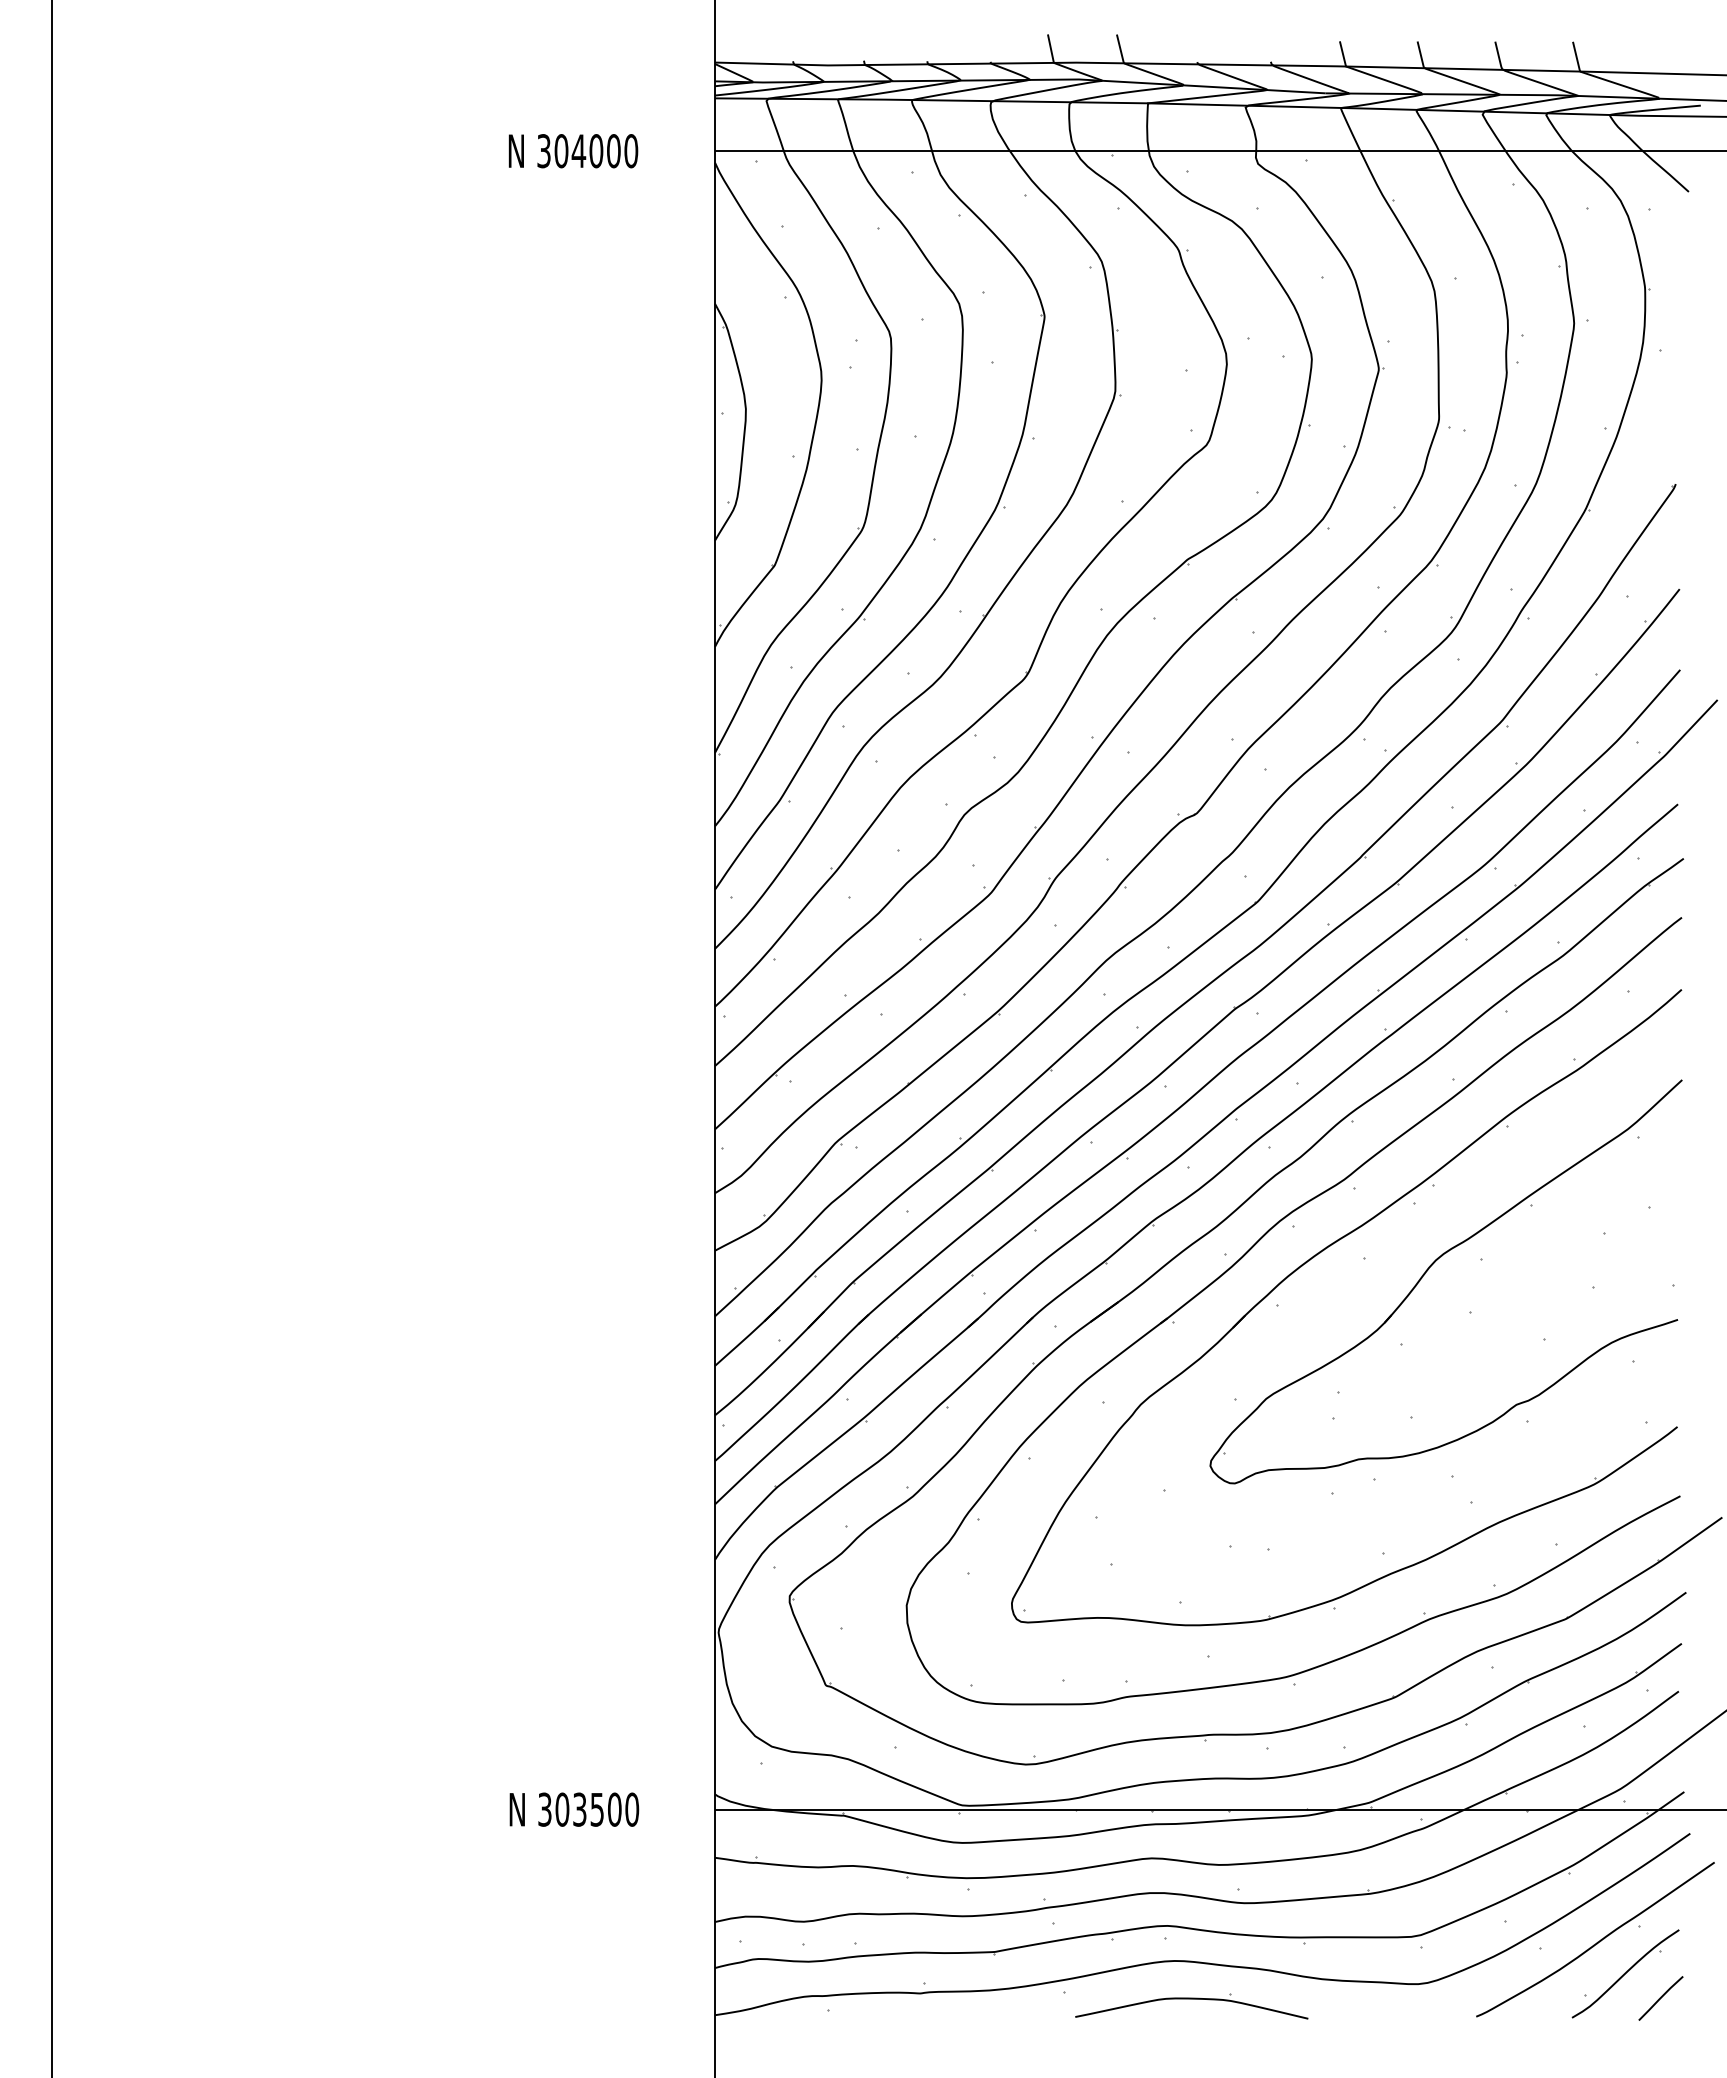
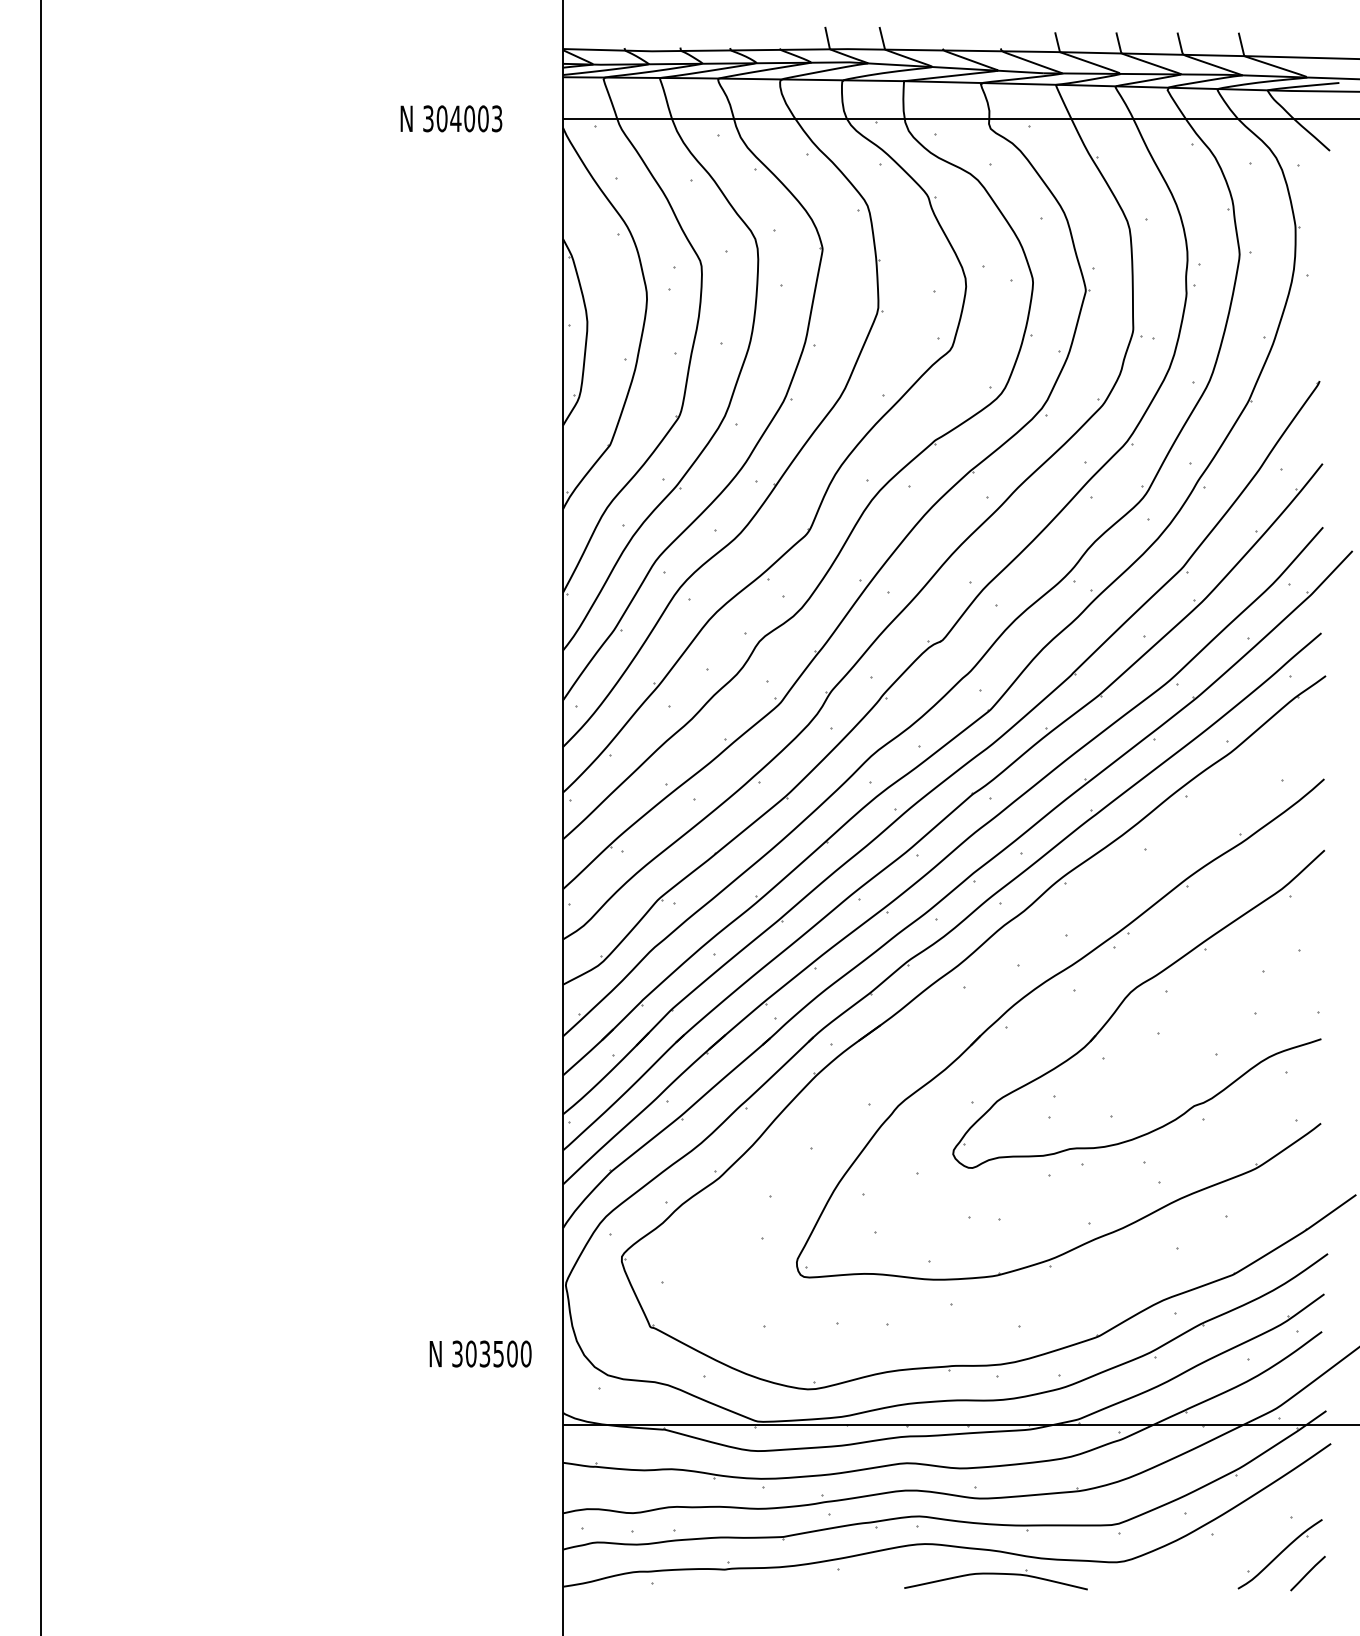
text: (631, 151) -> (497, 119), 304000 -> 304003
part: (1241, 1259) -> (977, 991), removed
text: (574, 1809) -> (480, 1353), moved
curve: (1597, 1941) -> (1258, 1528), removed
part: (1191, 1999) -> (995, 1574), moved

